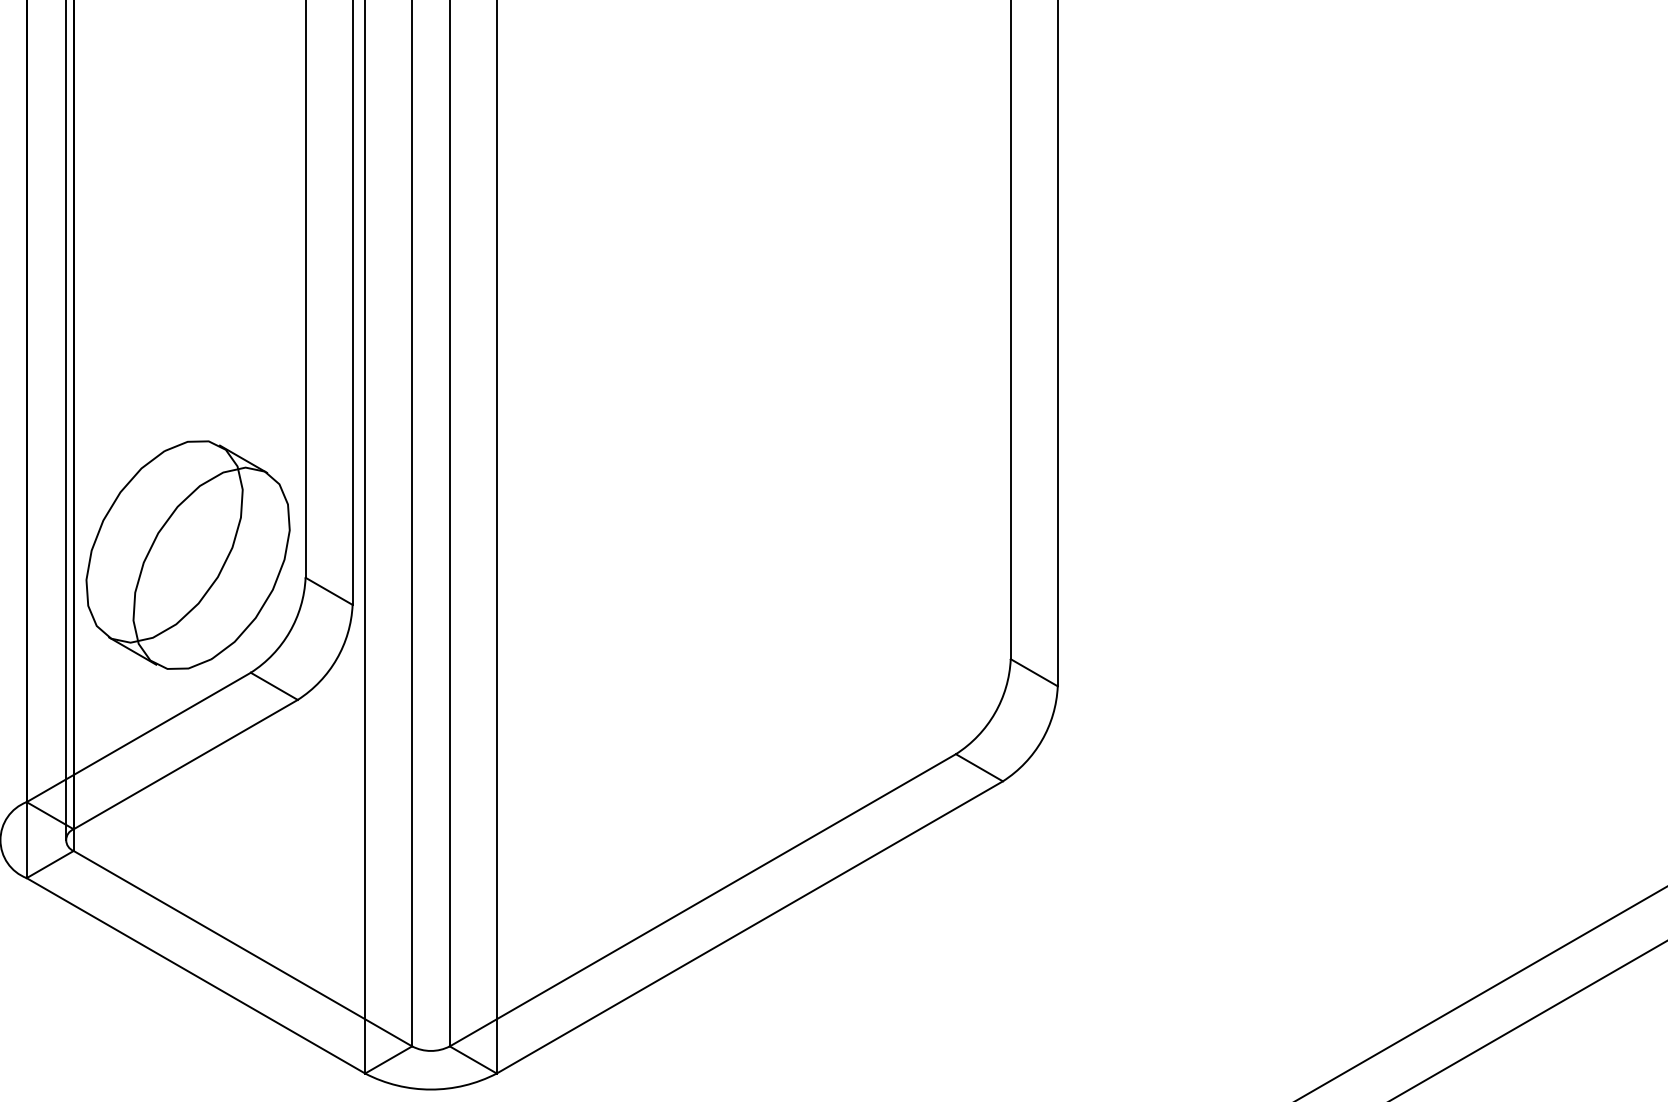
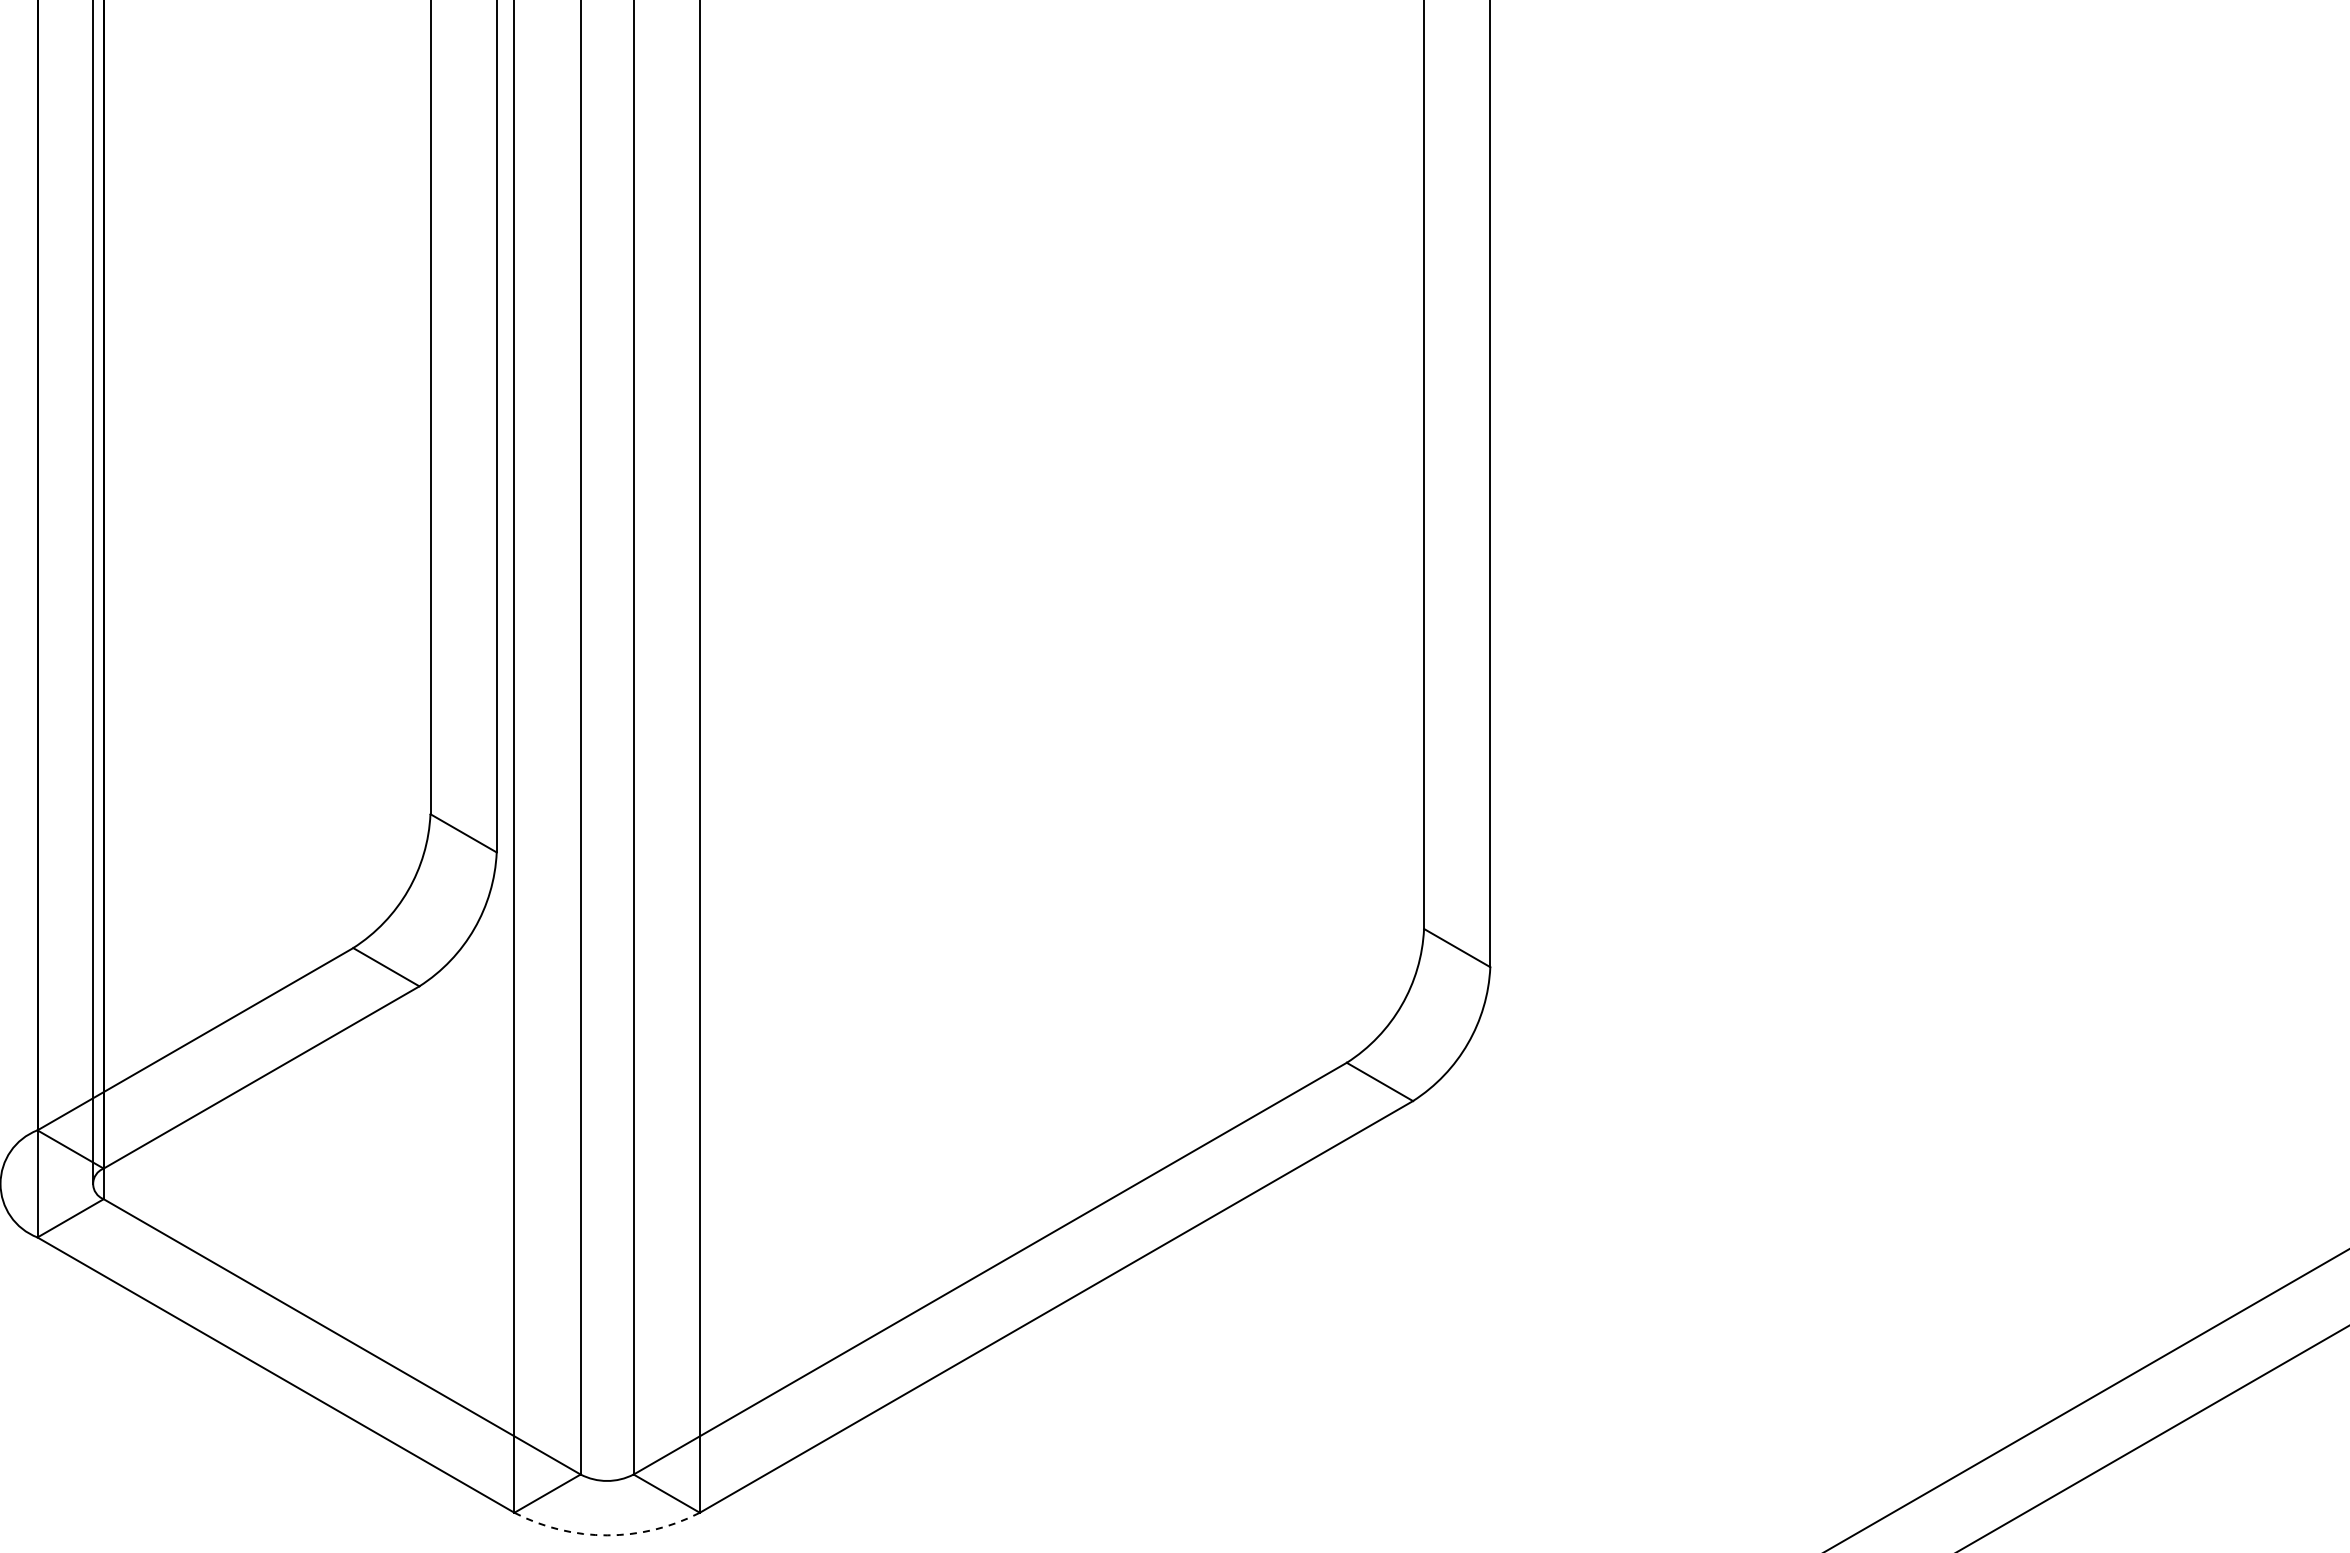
part: (187, 555) -> (264, 782), removed
arc: (431, 1089) -> (607, 1535), solid -> dashed

